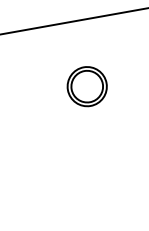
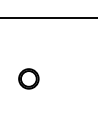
part: (86, 85) -> (28, 78), moved

